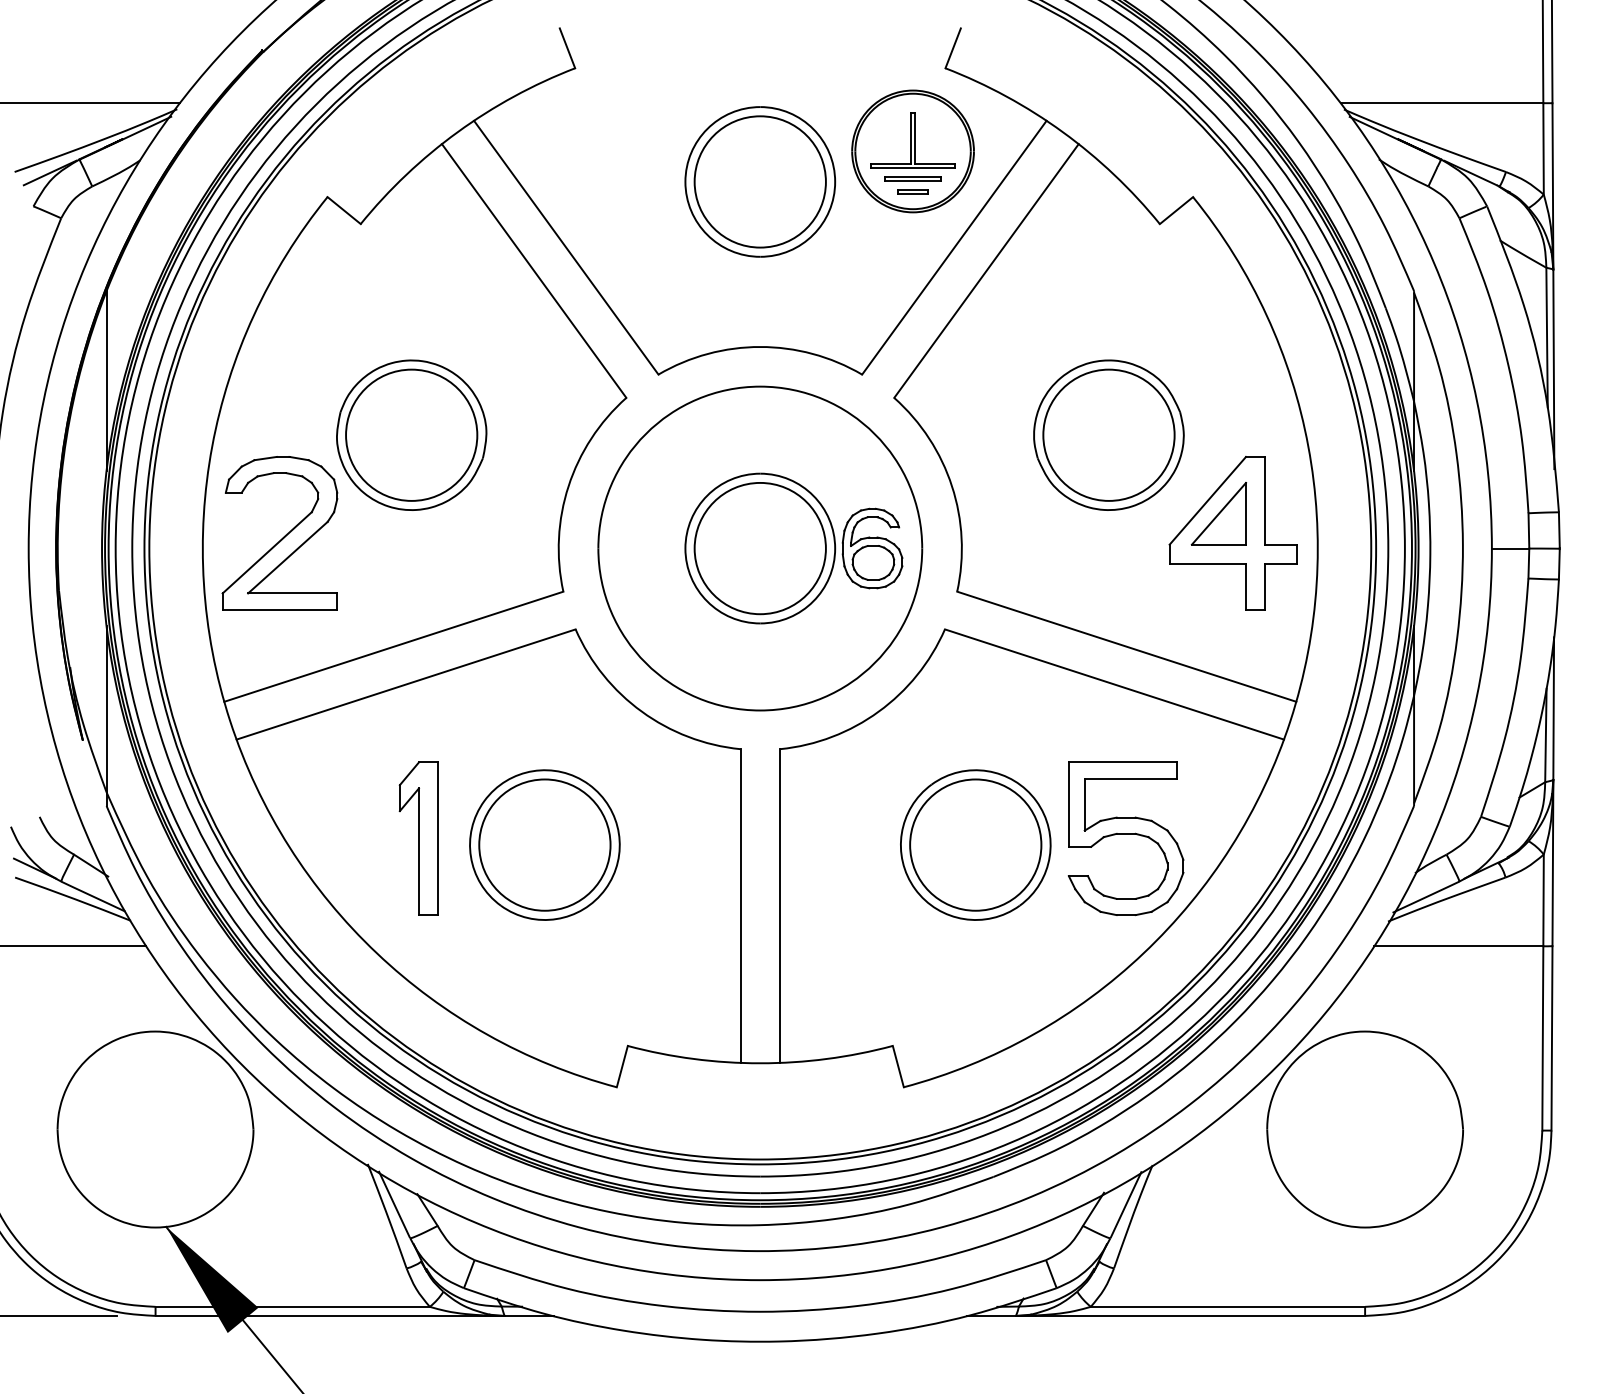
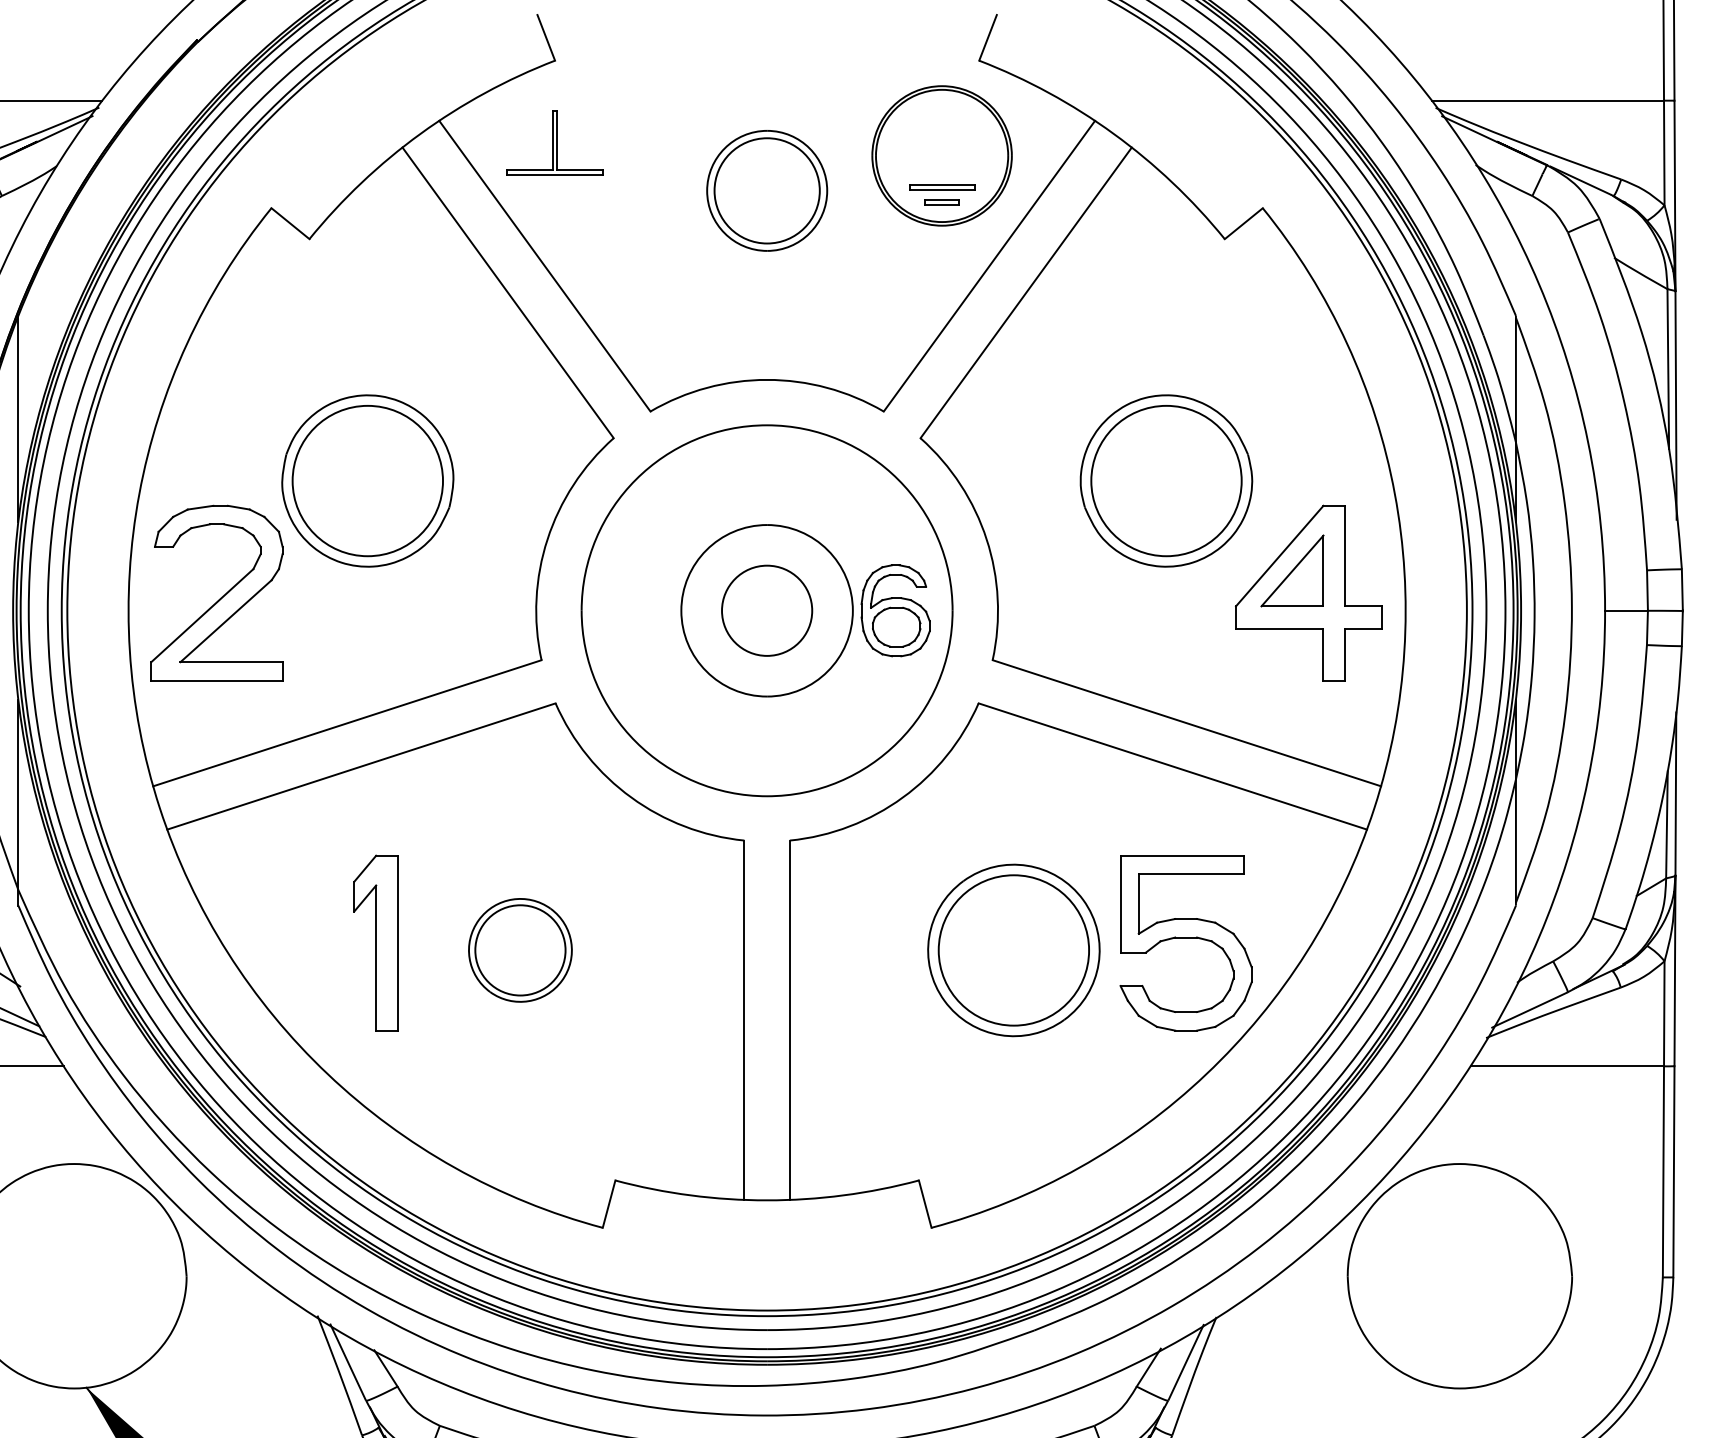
part: (912, 140) -> (554, 143), moved
part: (760, 181) -> (767, 190), size x0.7
circle: (759, 548) -> (766, 610), size x0.6
part: (544, 844) -> (519, 949), size x0.6

